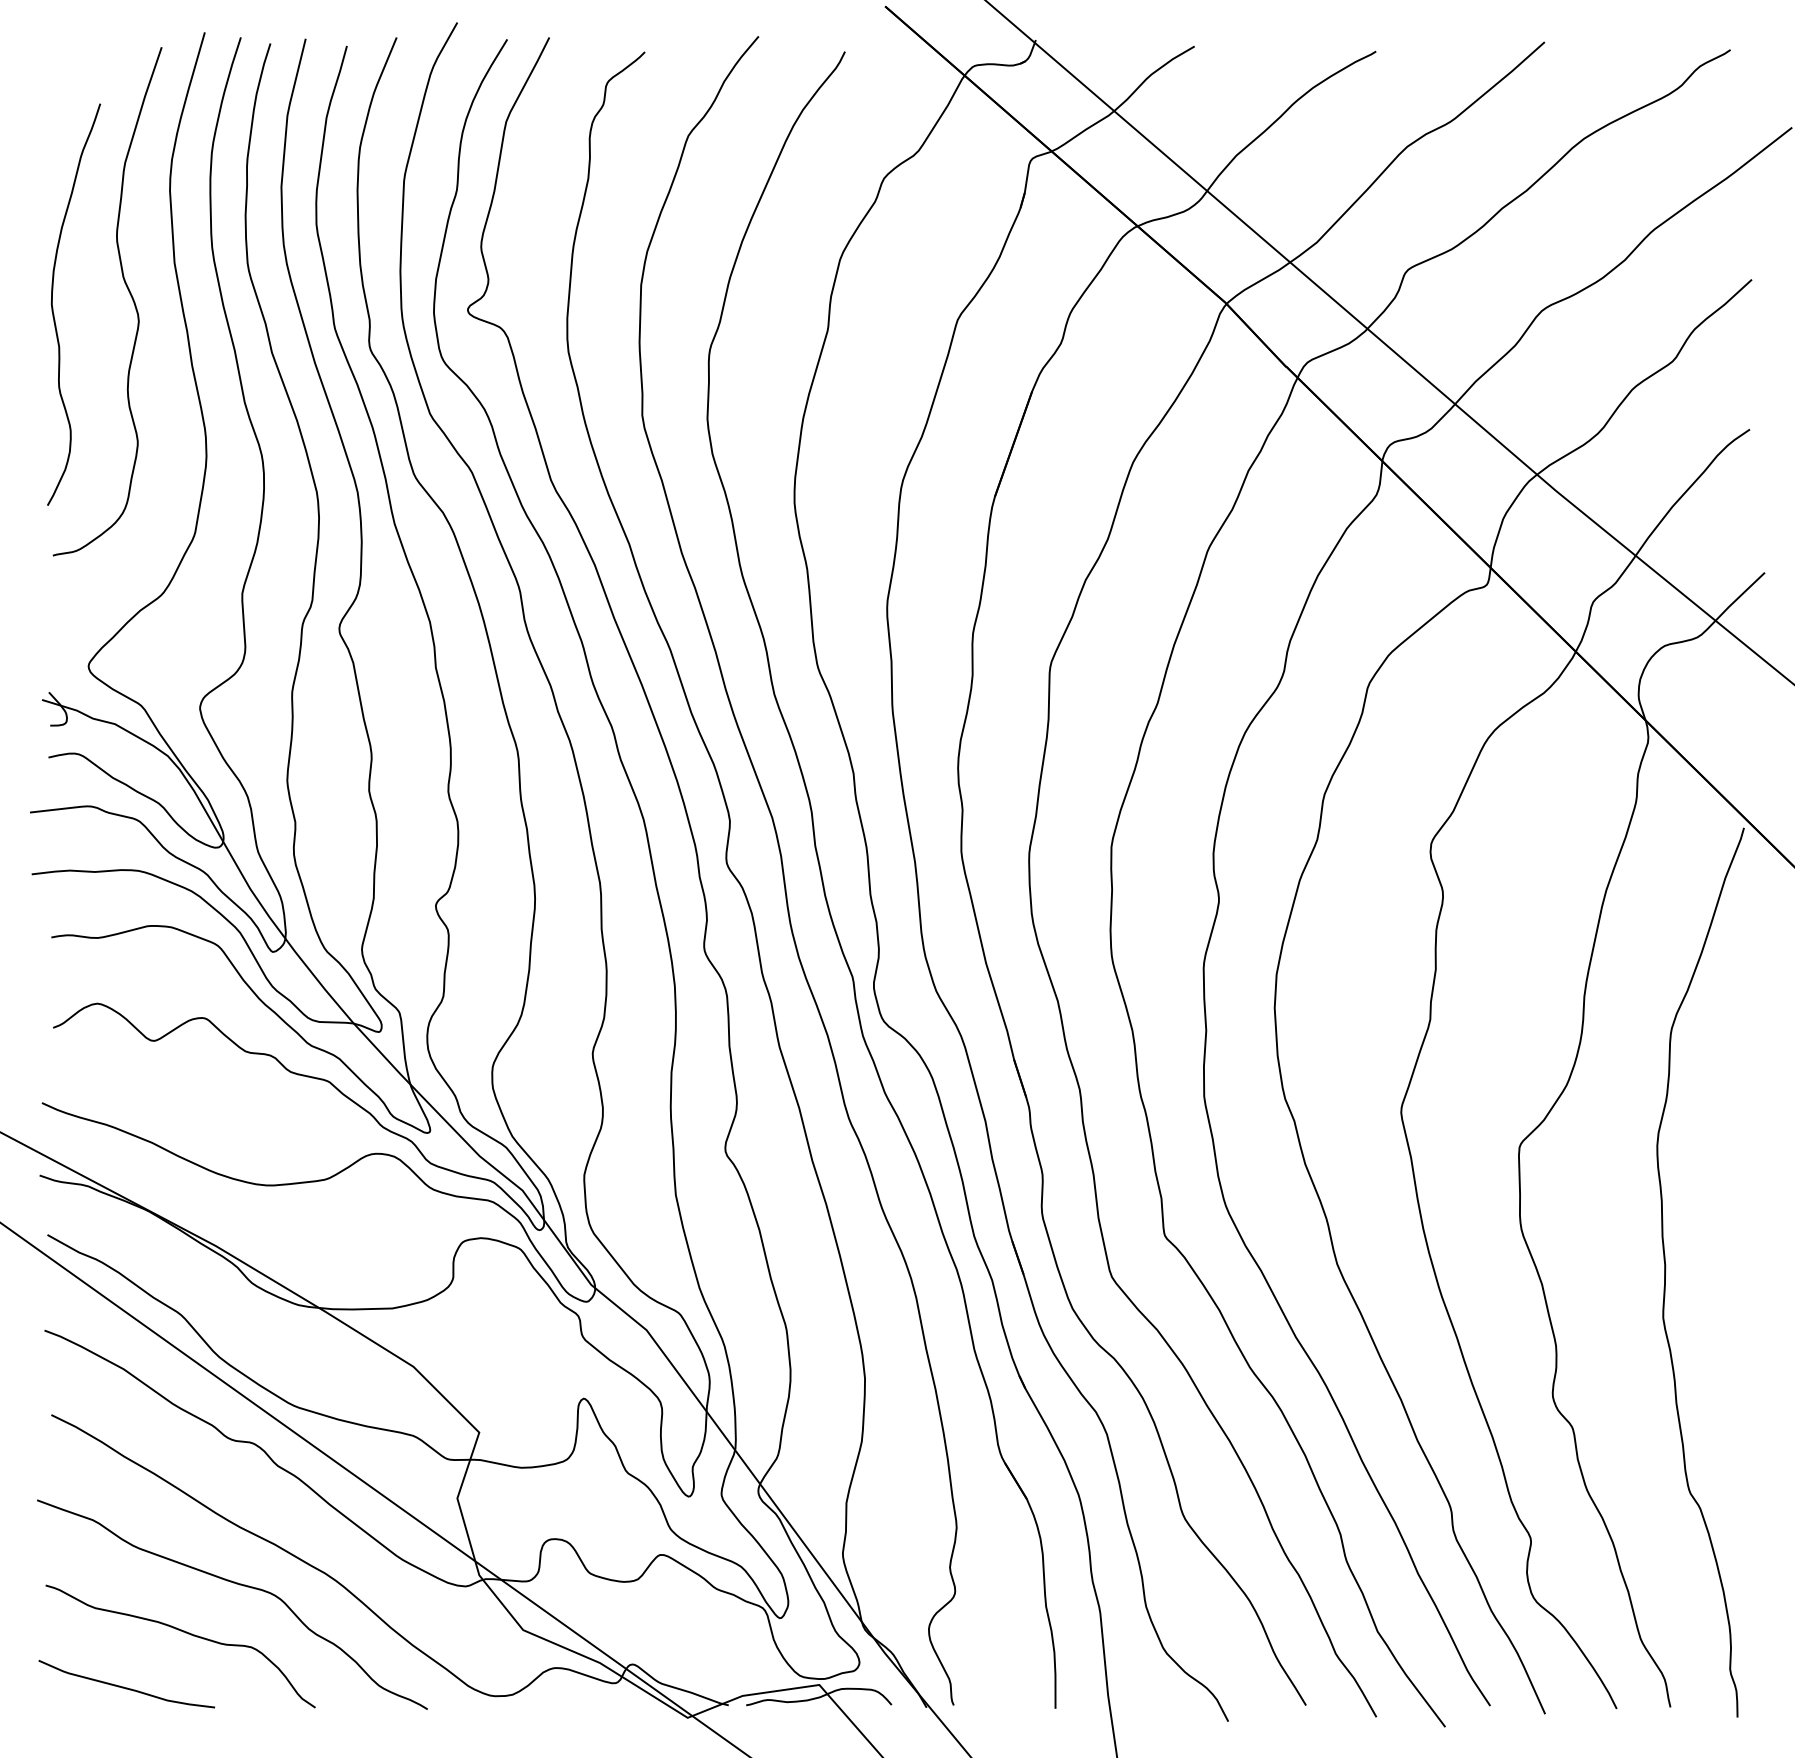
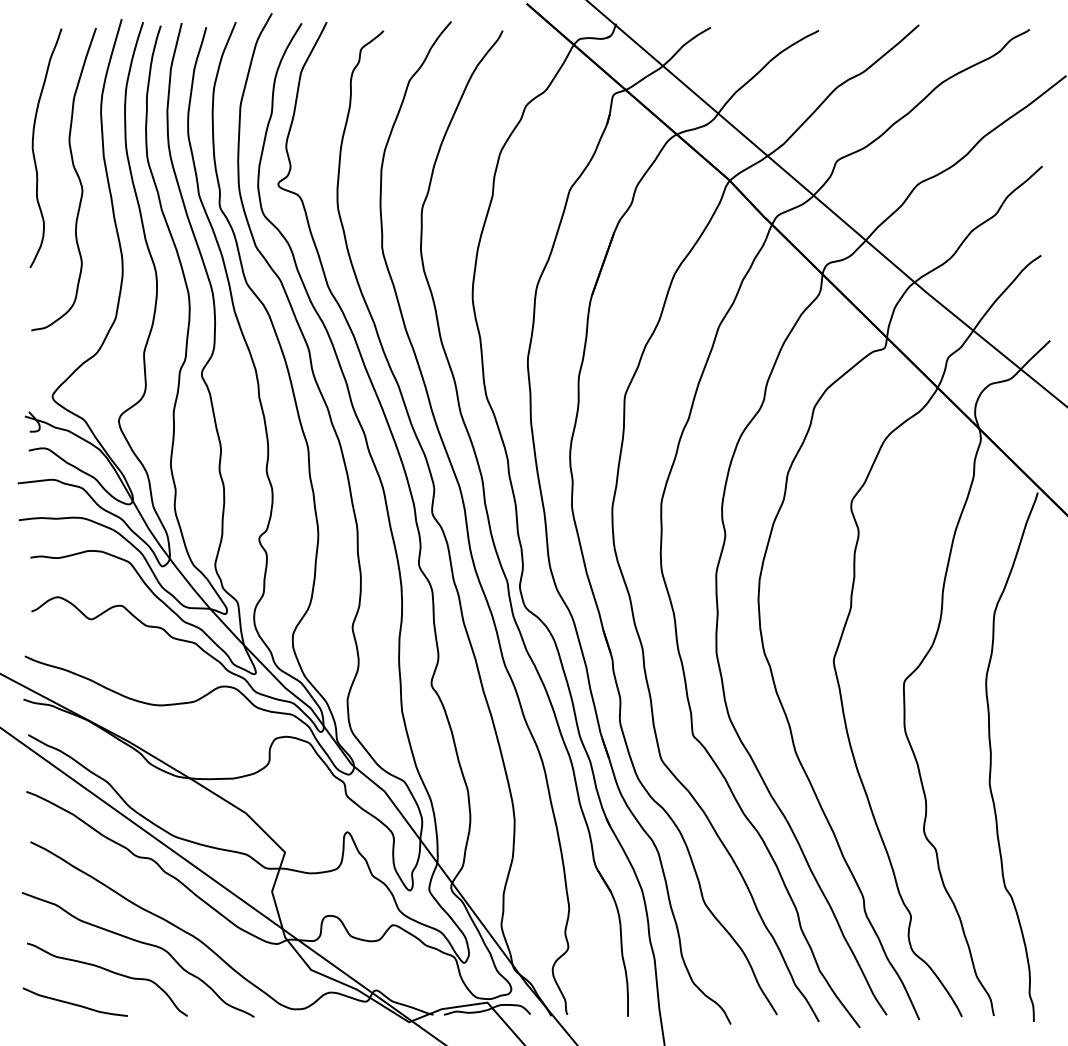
curve: (53, 303) -> (33, 147), moved

